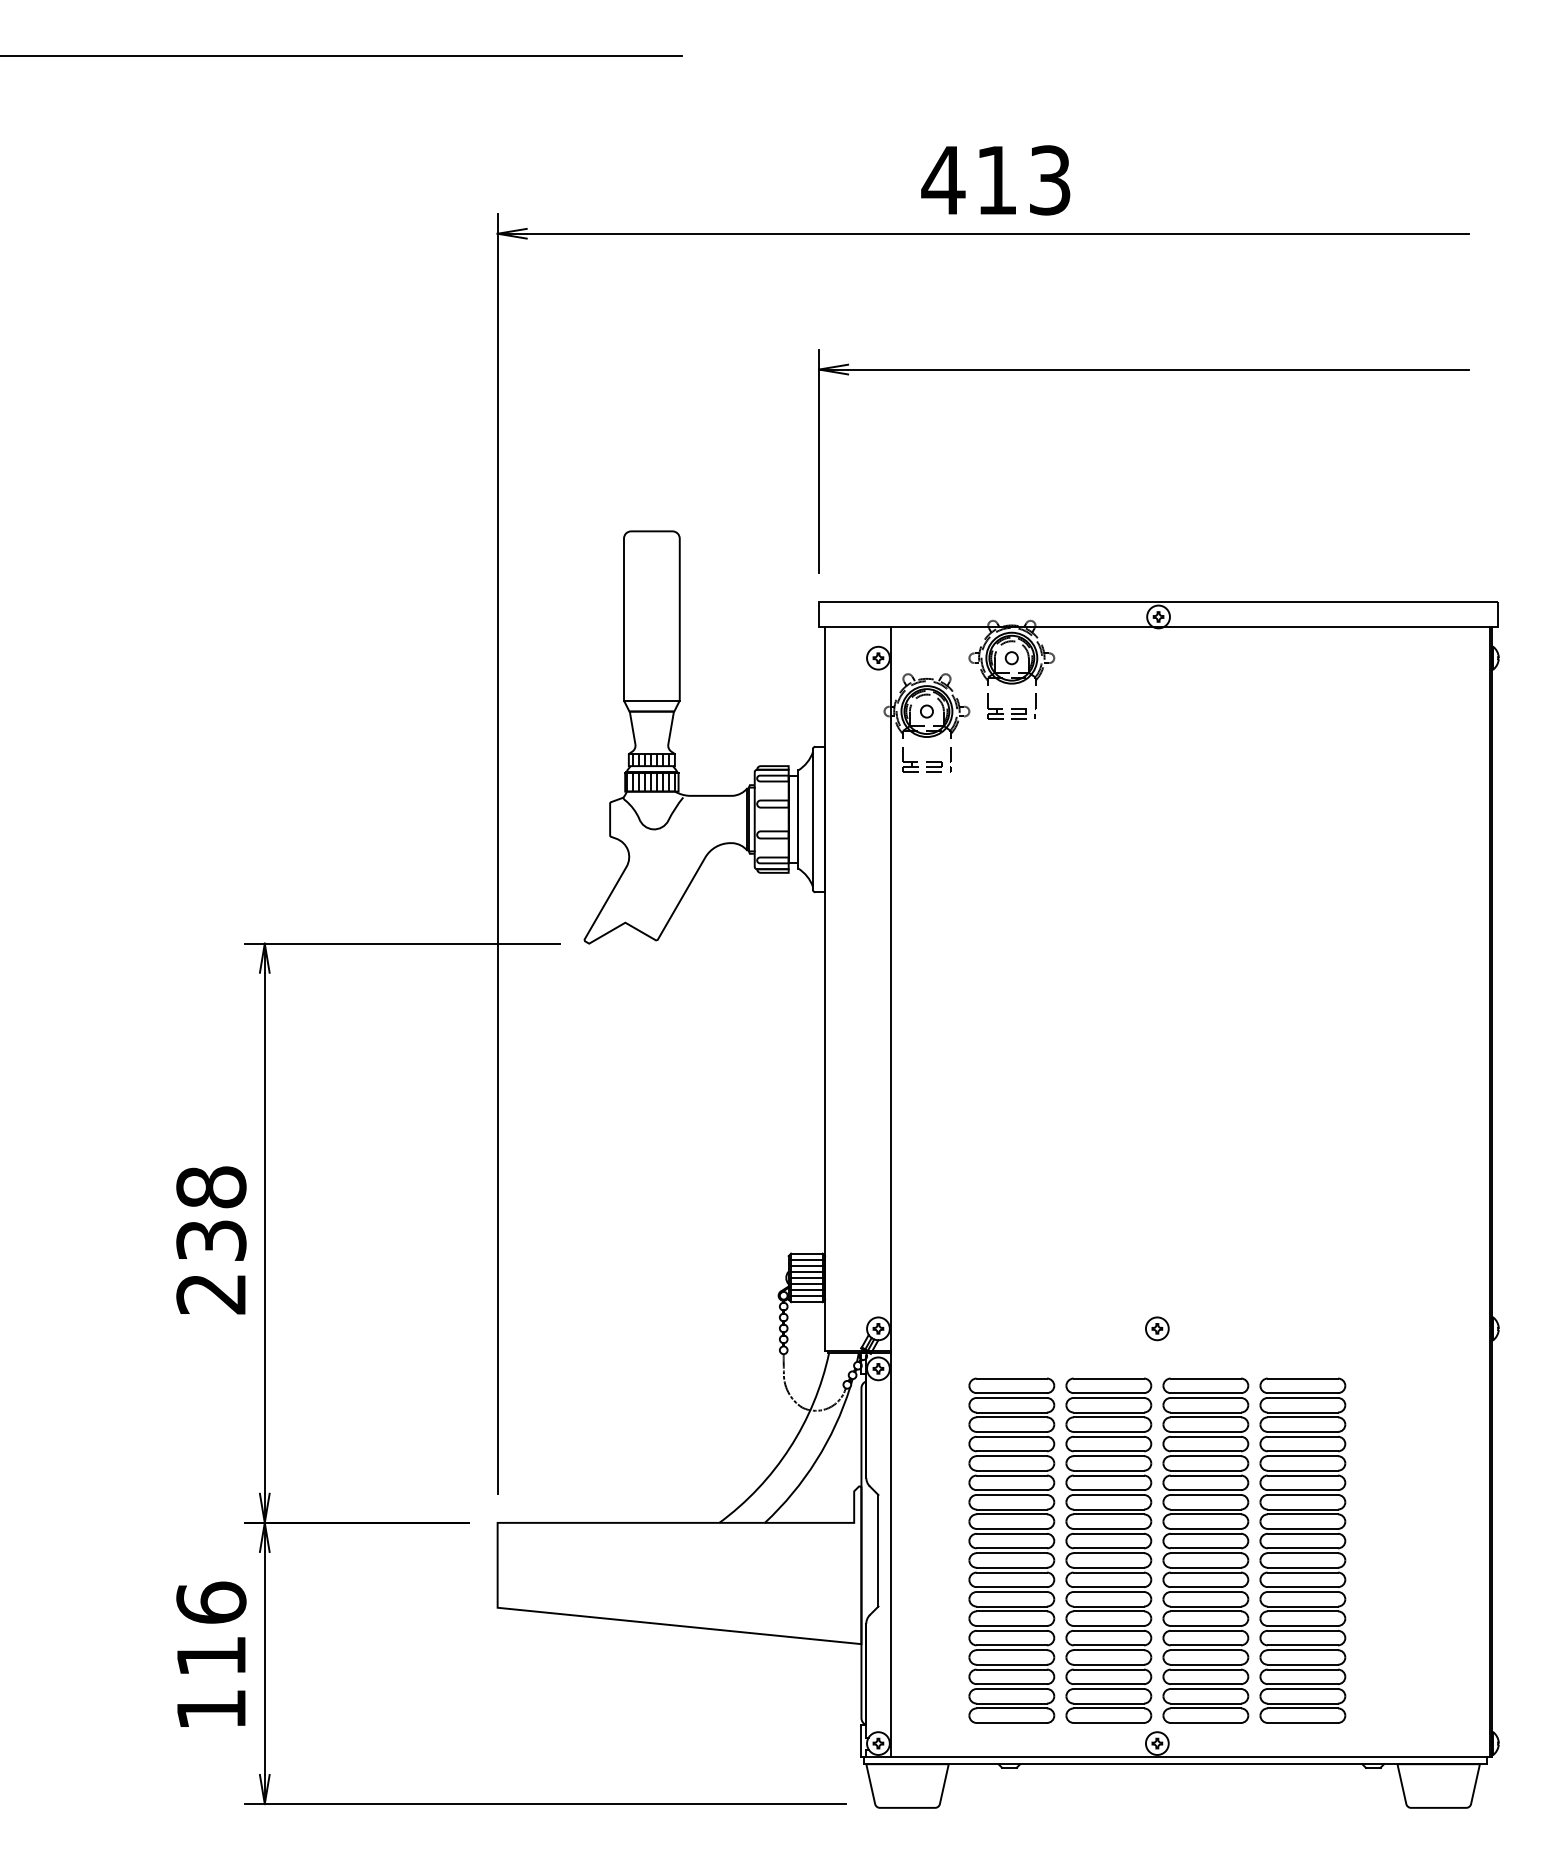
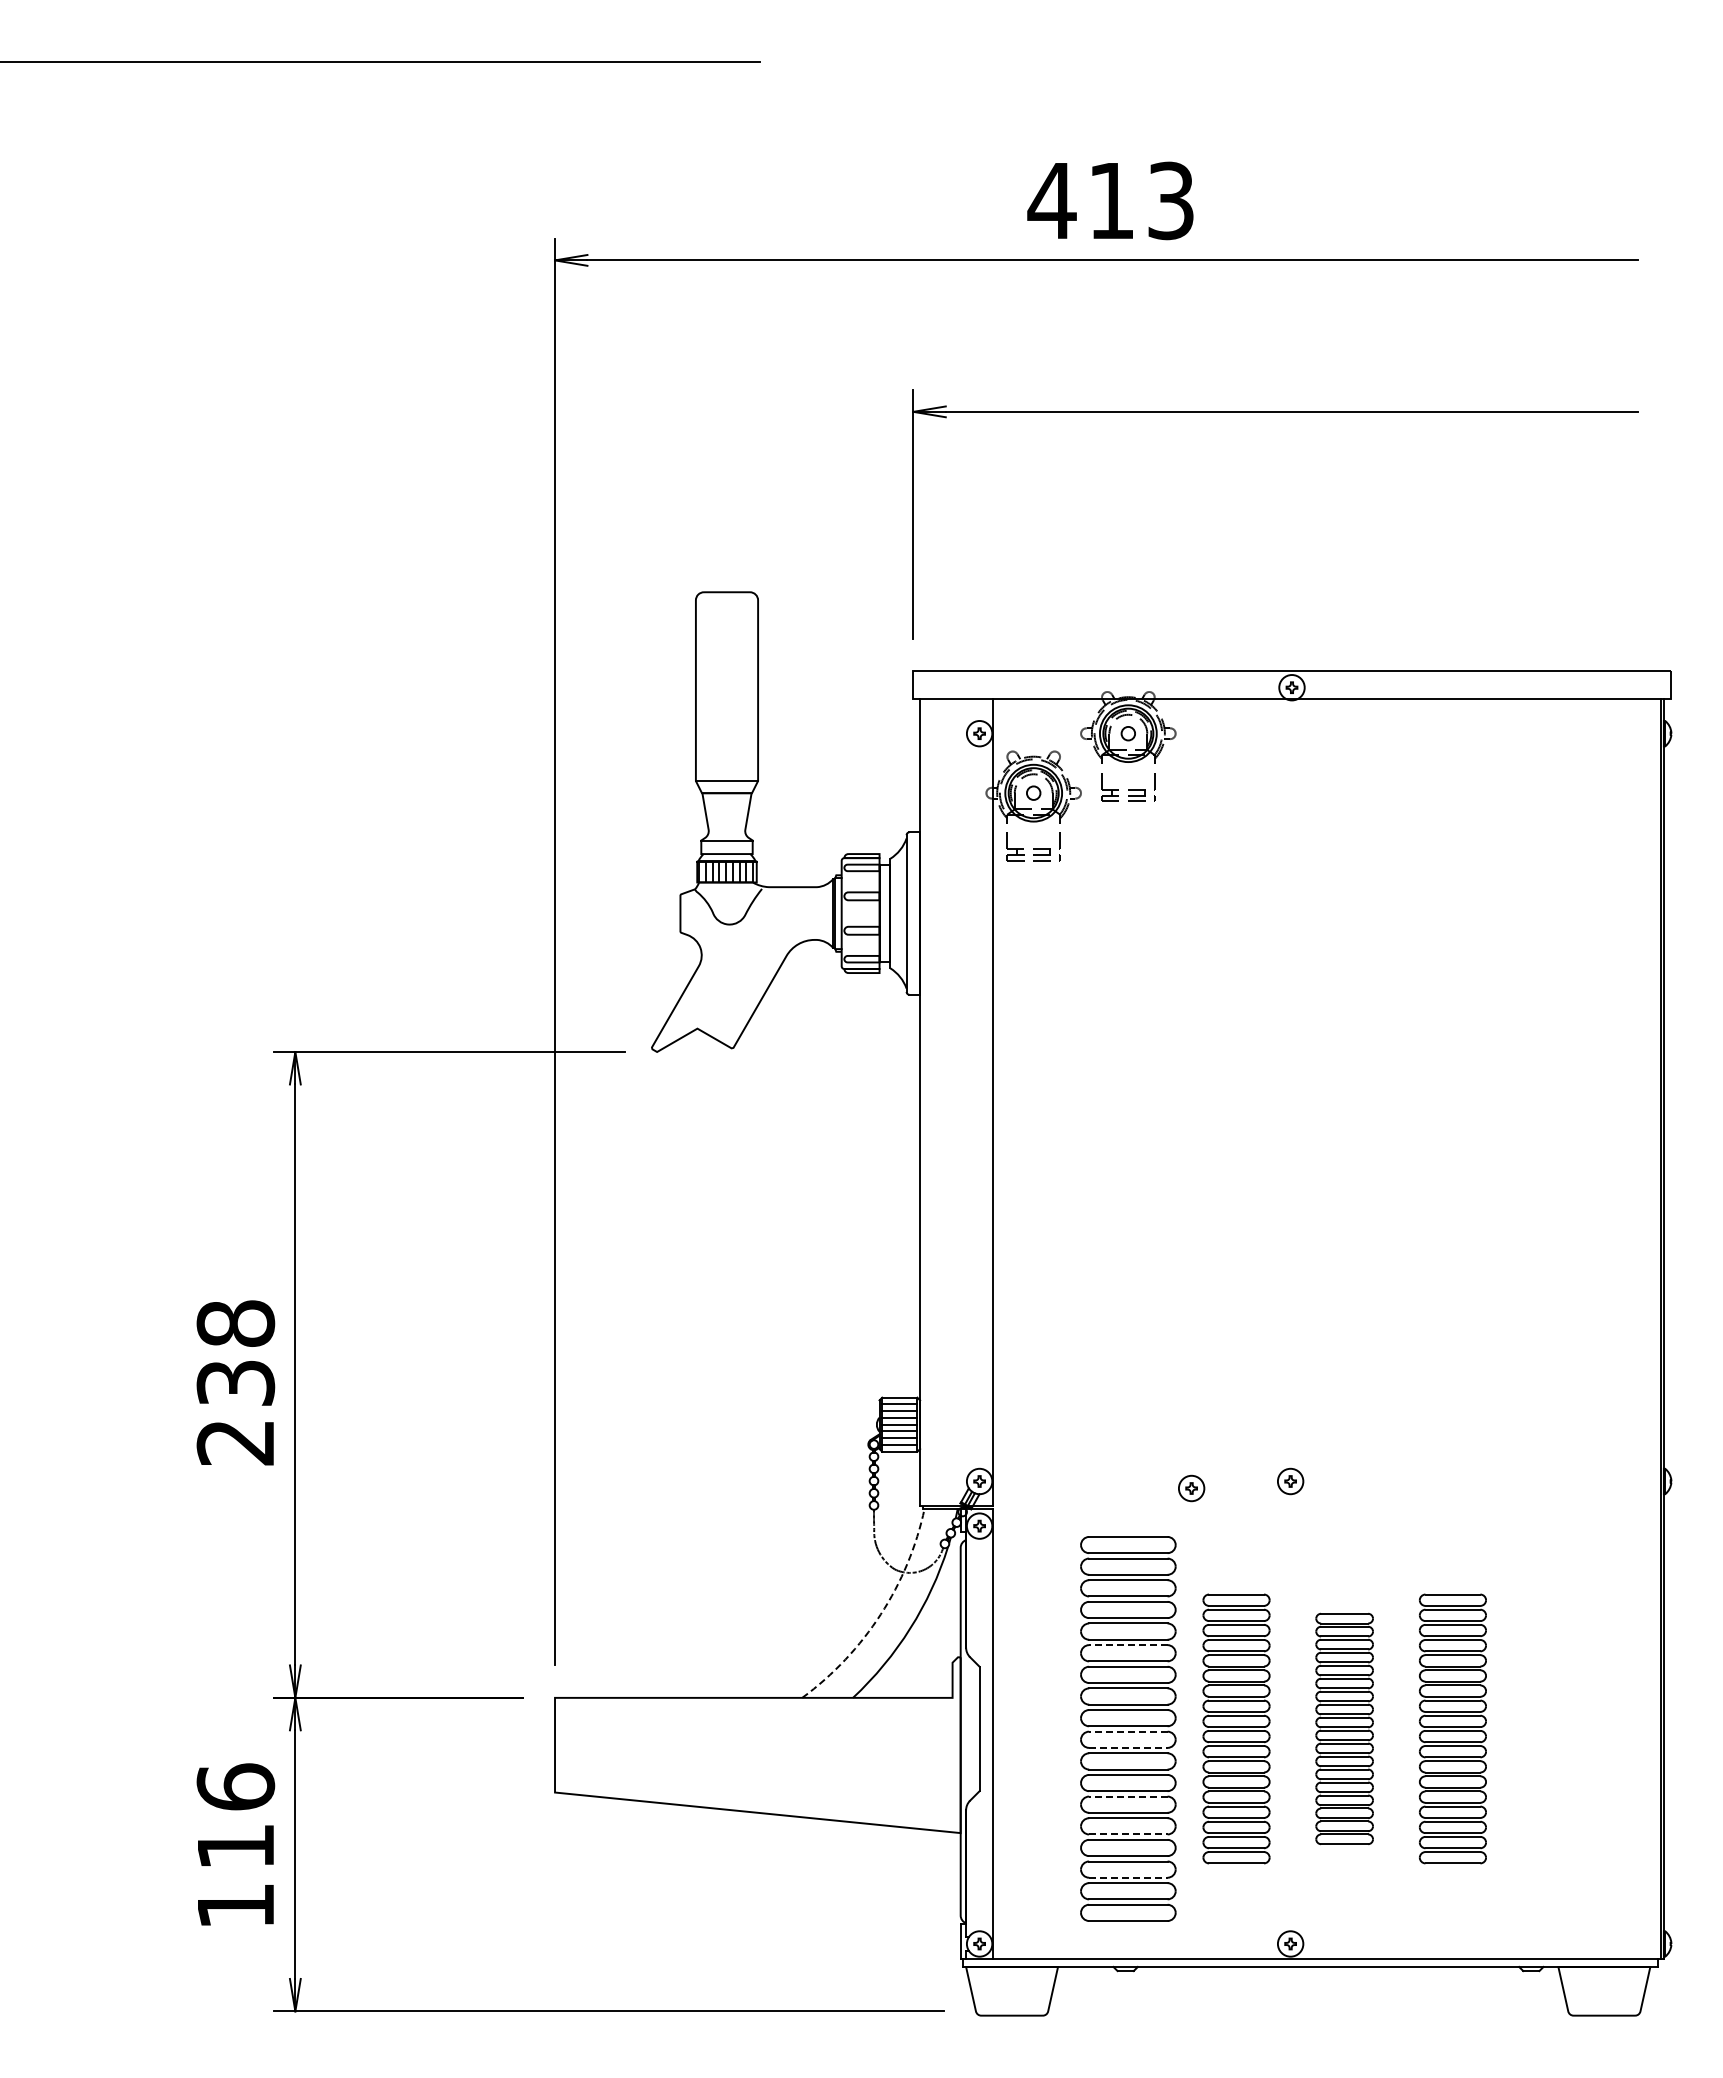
hatch: (650, 760) -> (725, 847), removed
part: (1068, 1335) -> (1191, 1488), added
arc: (789, 1448) -> (880, 1614), solid -> dashed
line: (1011, 1475) -> (1127, 1645), solid -> dashed
part: (1108, 1550) -> (1236, 1728), size x0.7
part: (1205, 1550) -> (1344, 1728), size x0.6
part: (1302, 1550) -> (1452, 1728), size x0.7
line: (1011, 1553) -> (1127, 1731), solid -> dashed
line: (1011, 1567) -> (1128, 1747), solid -> dashed
line: (1011, 1611) -> (1127, 1796), solid -> dashed
line: (1011, 1645) -> (1128, 1834), solid -> dashed
line: (1011, 1683) -> (1128, 1877), solid -> dashed

